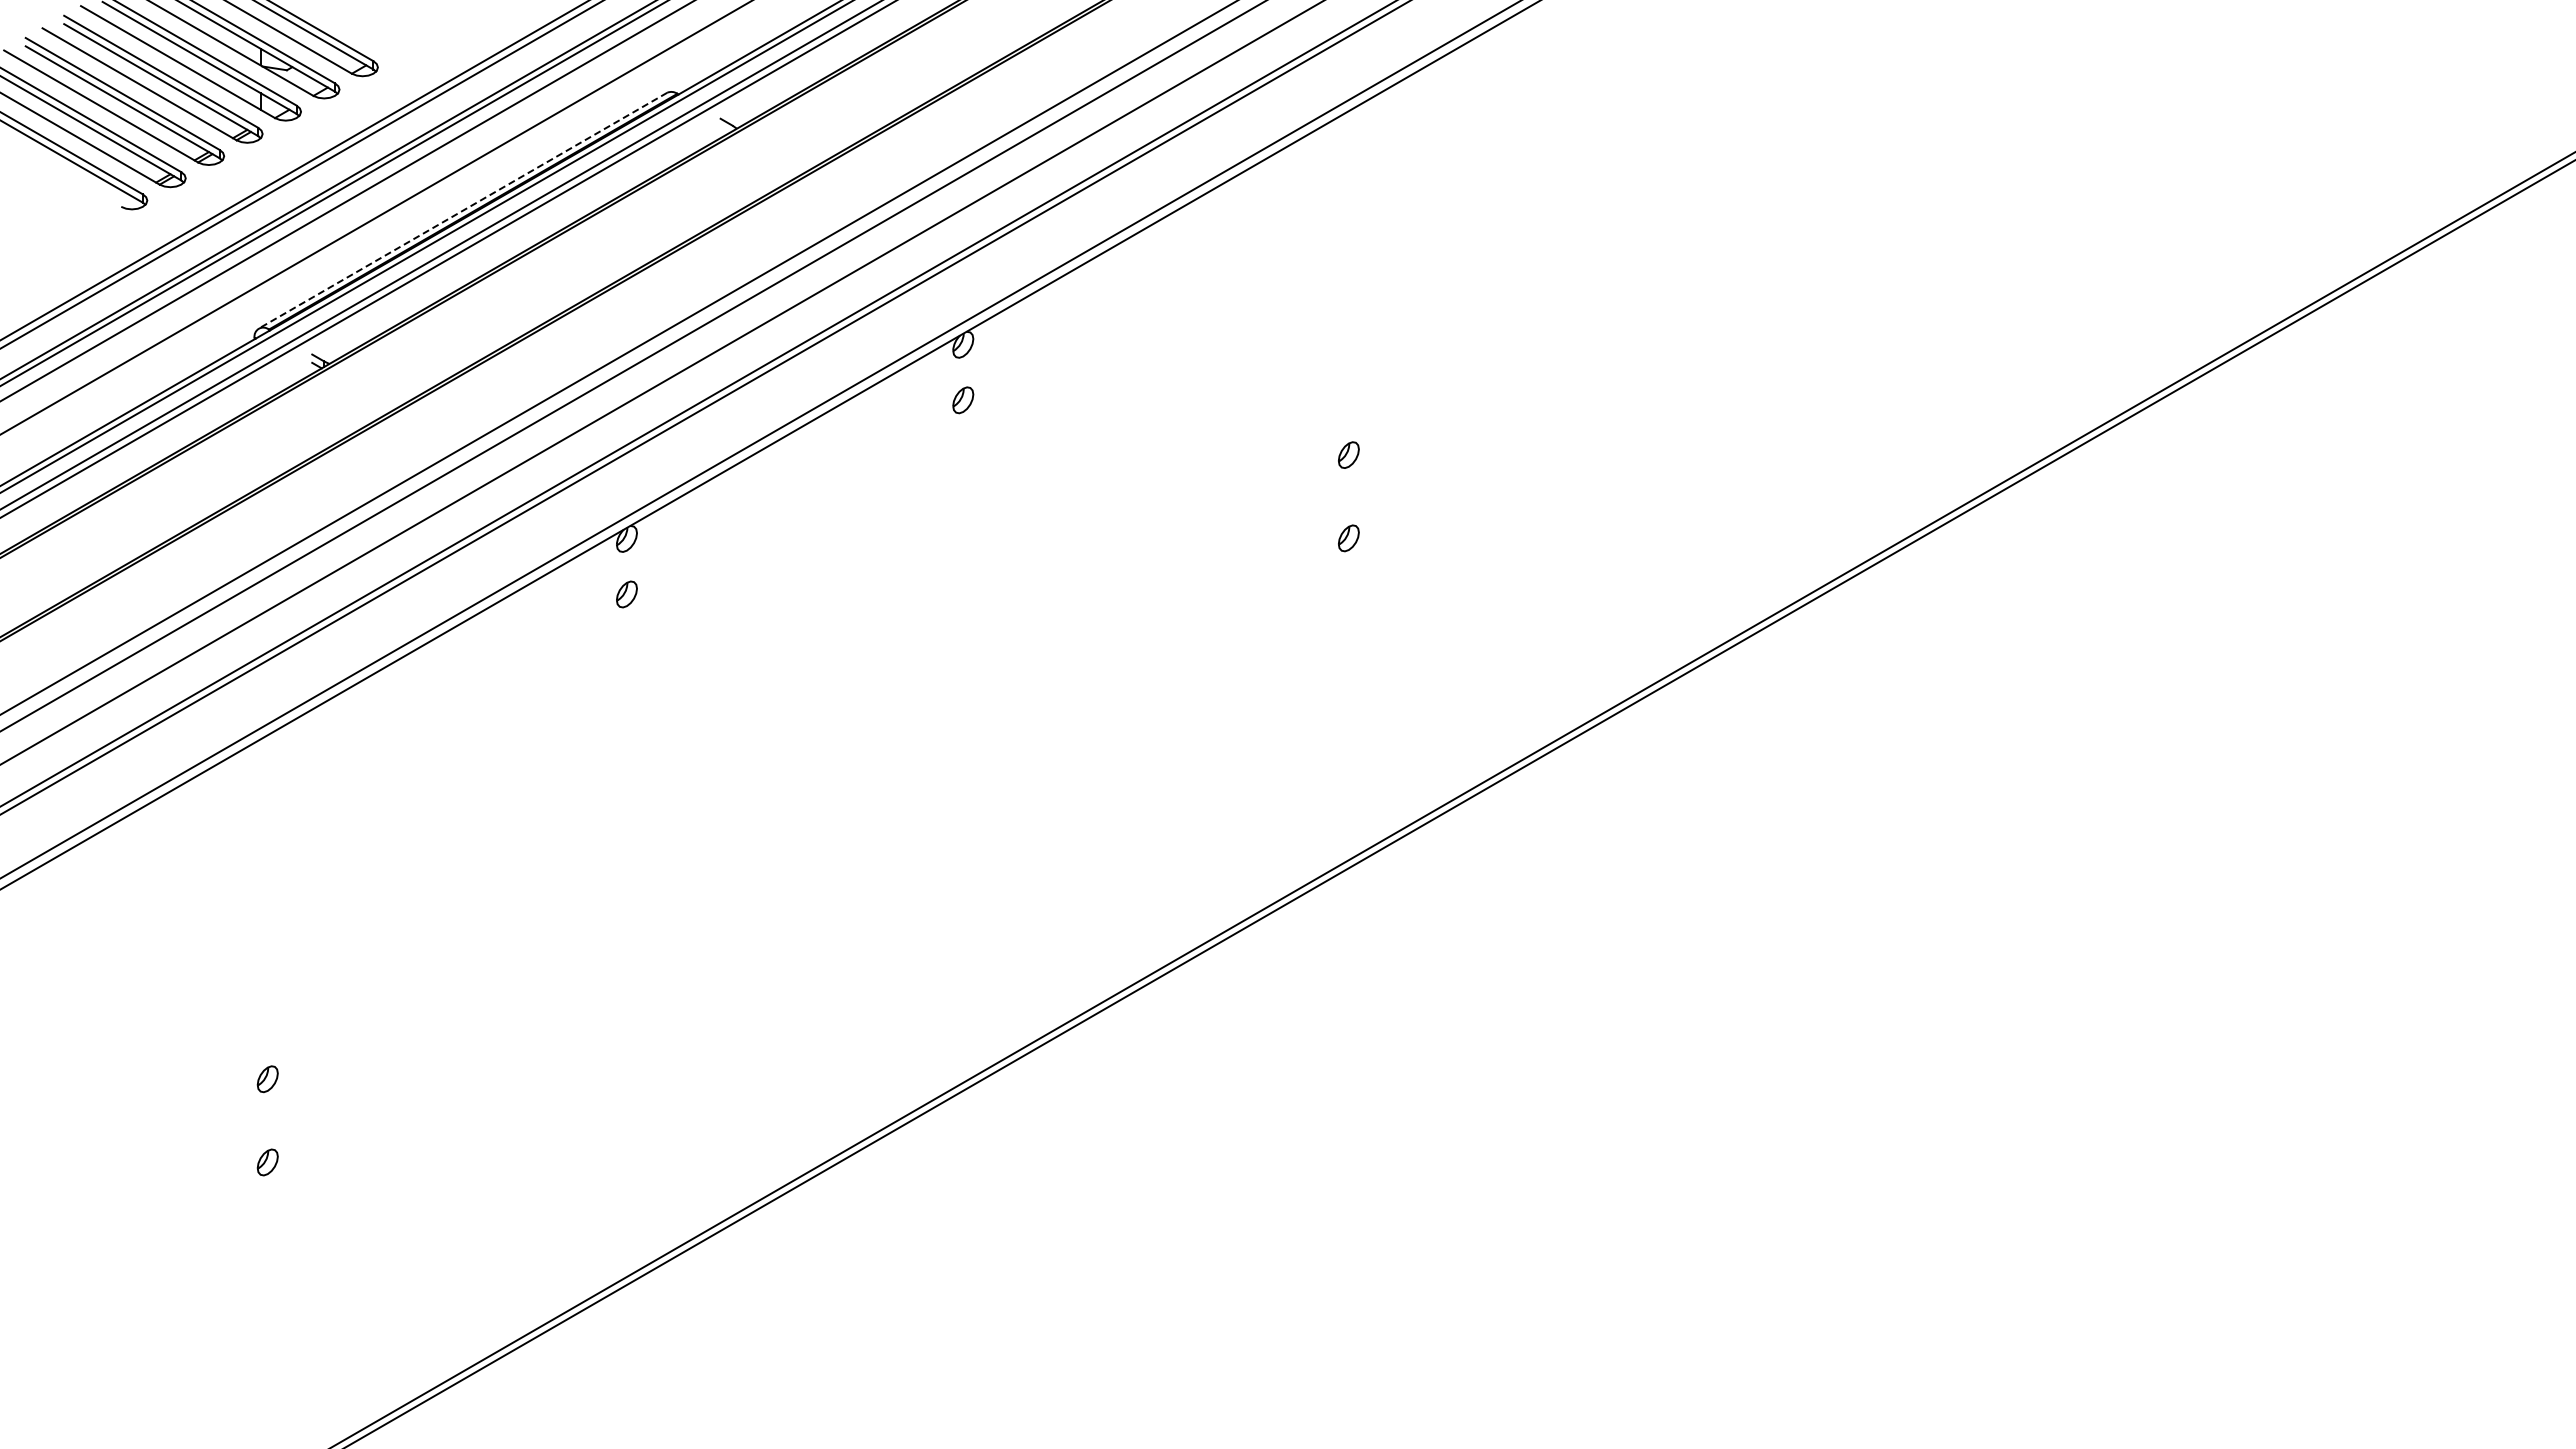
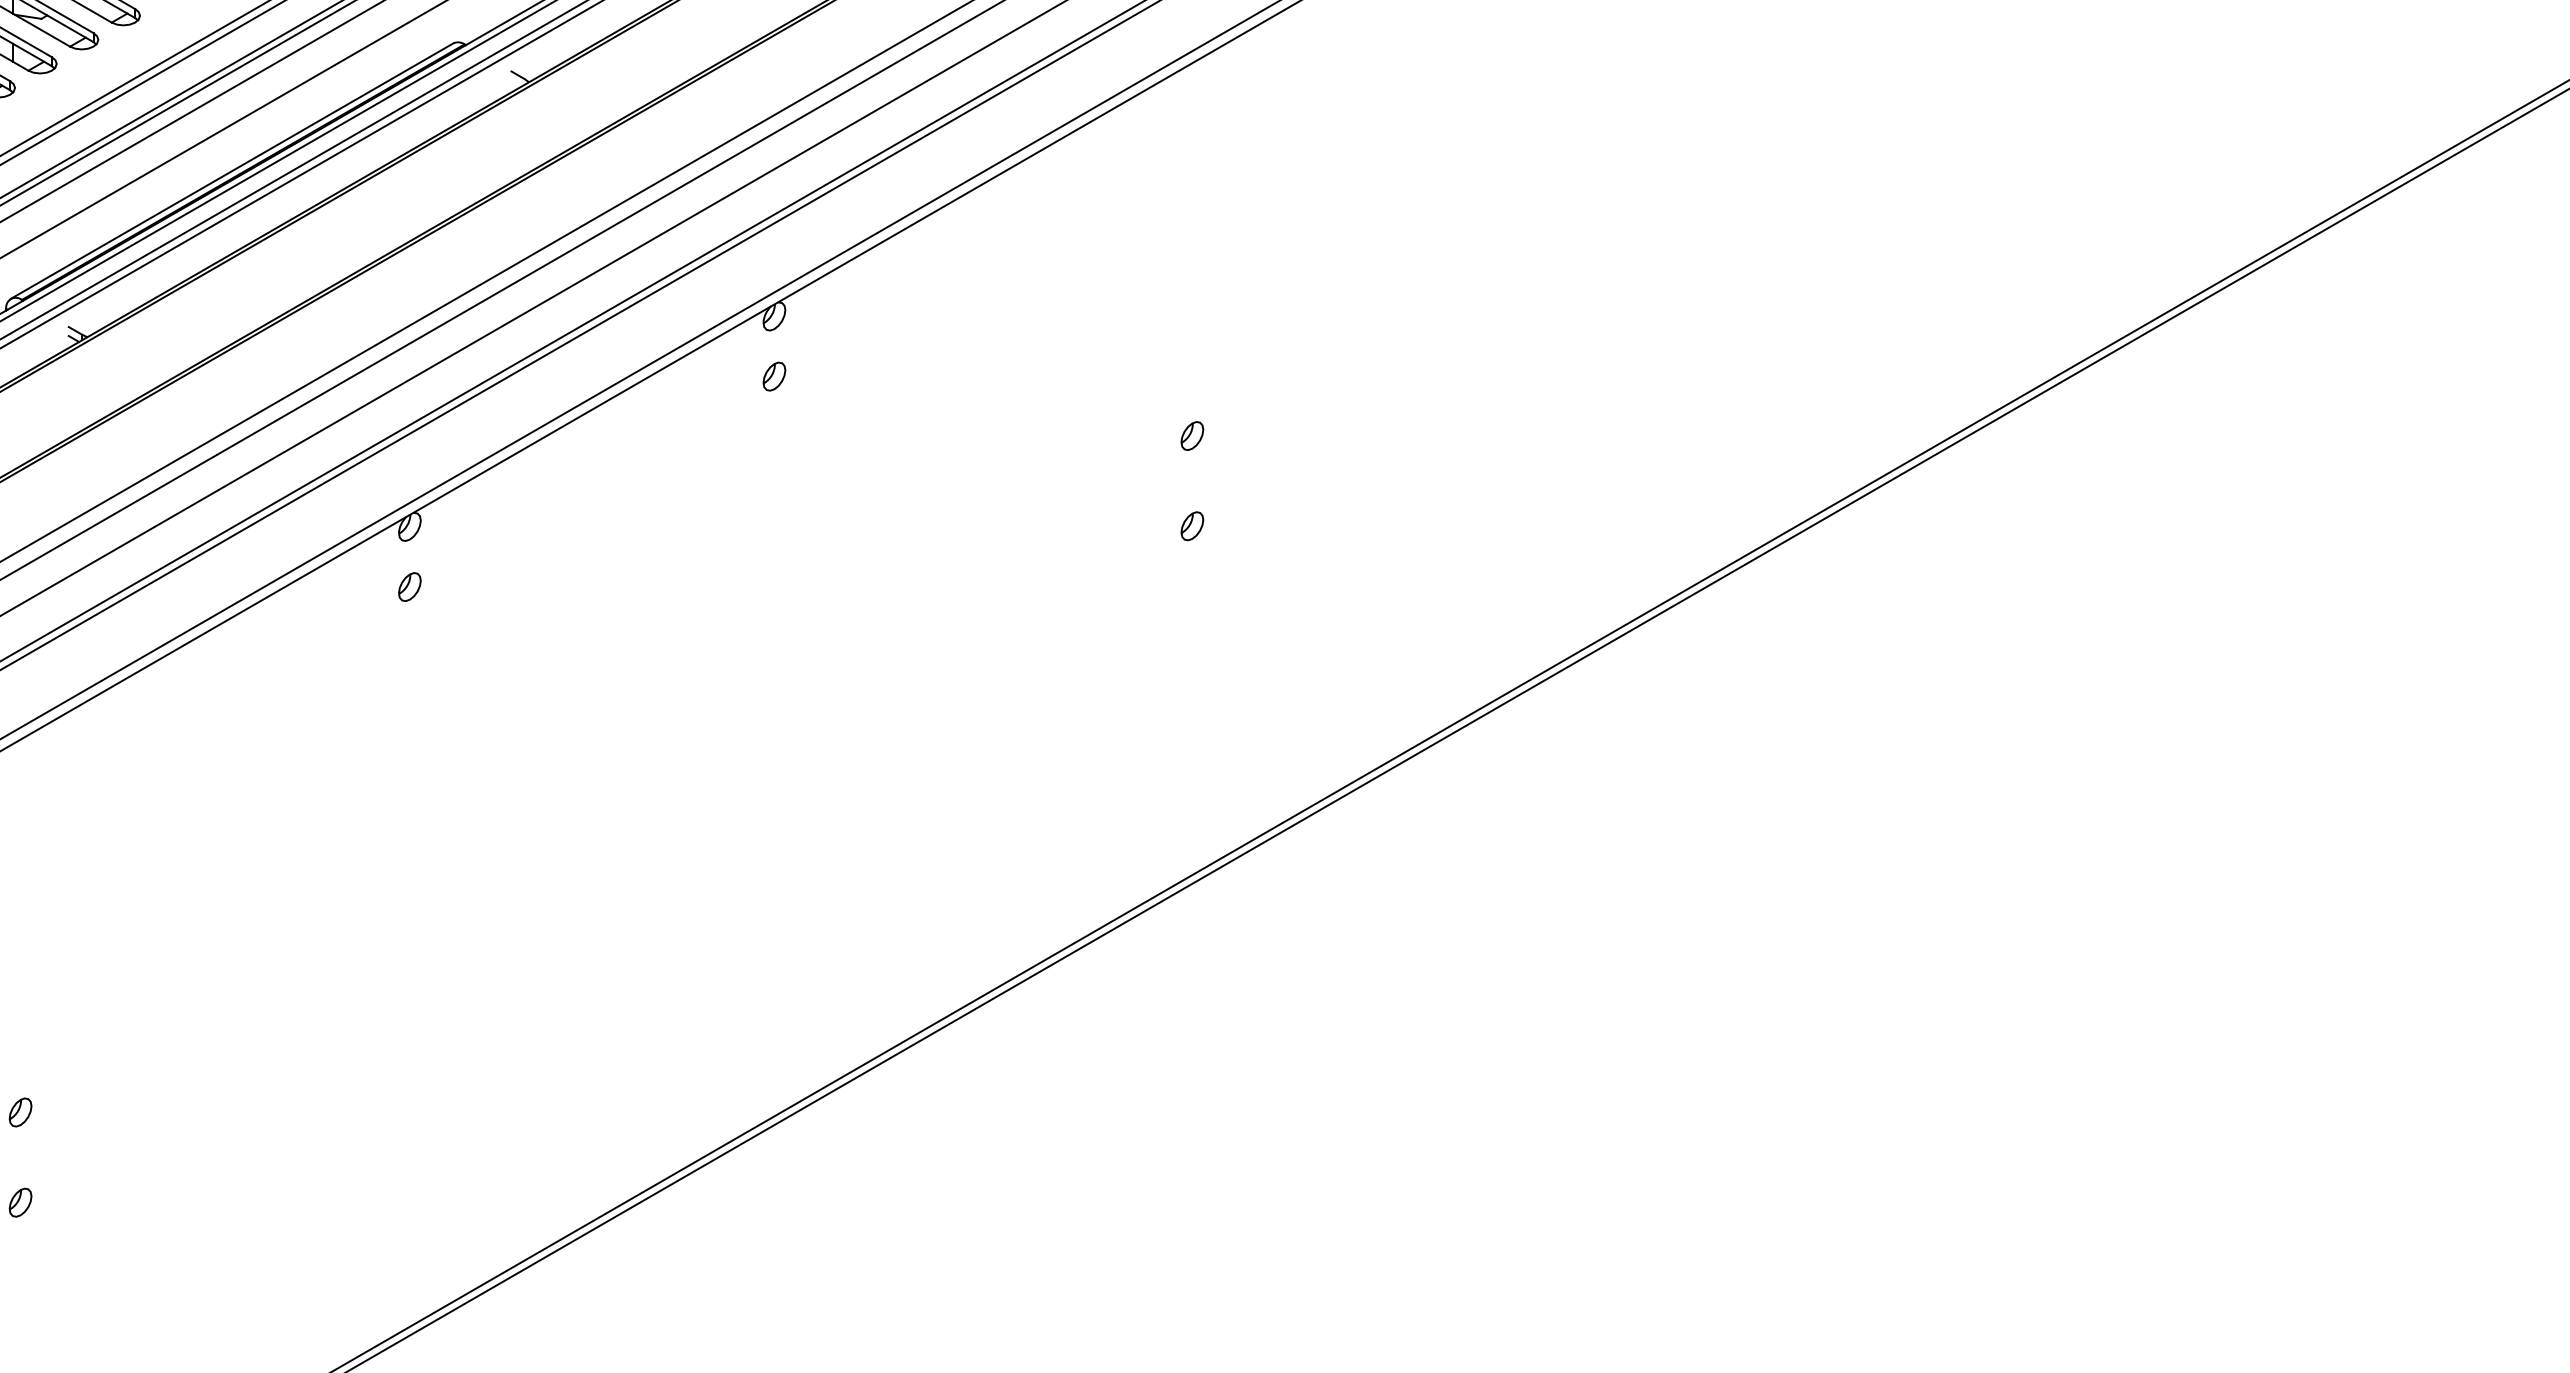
line: (463, 210) -> (232, 170), dashed -> solid

